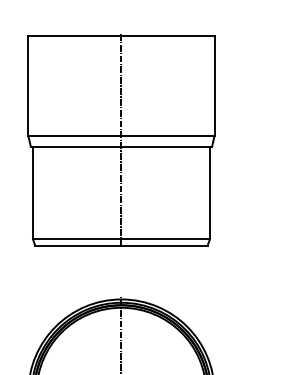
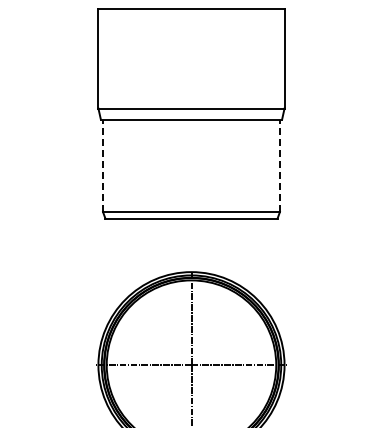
line: (121, 140) -> (191, 113), removed
line: (33, 192) -> (103, 165), solid -> dashed
line: (209, 192) -> (279, 165), solid -> dashed

